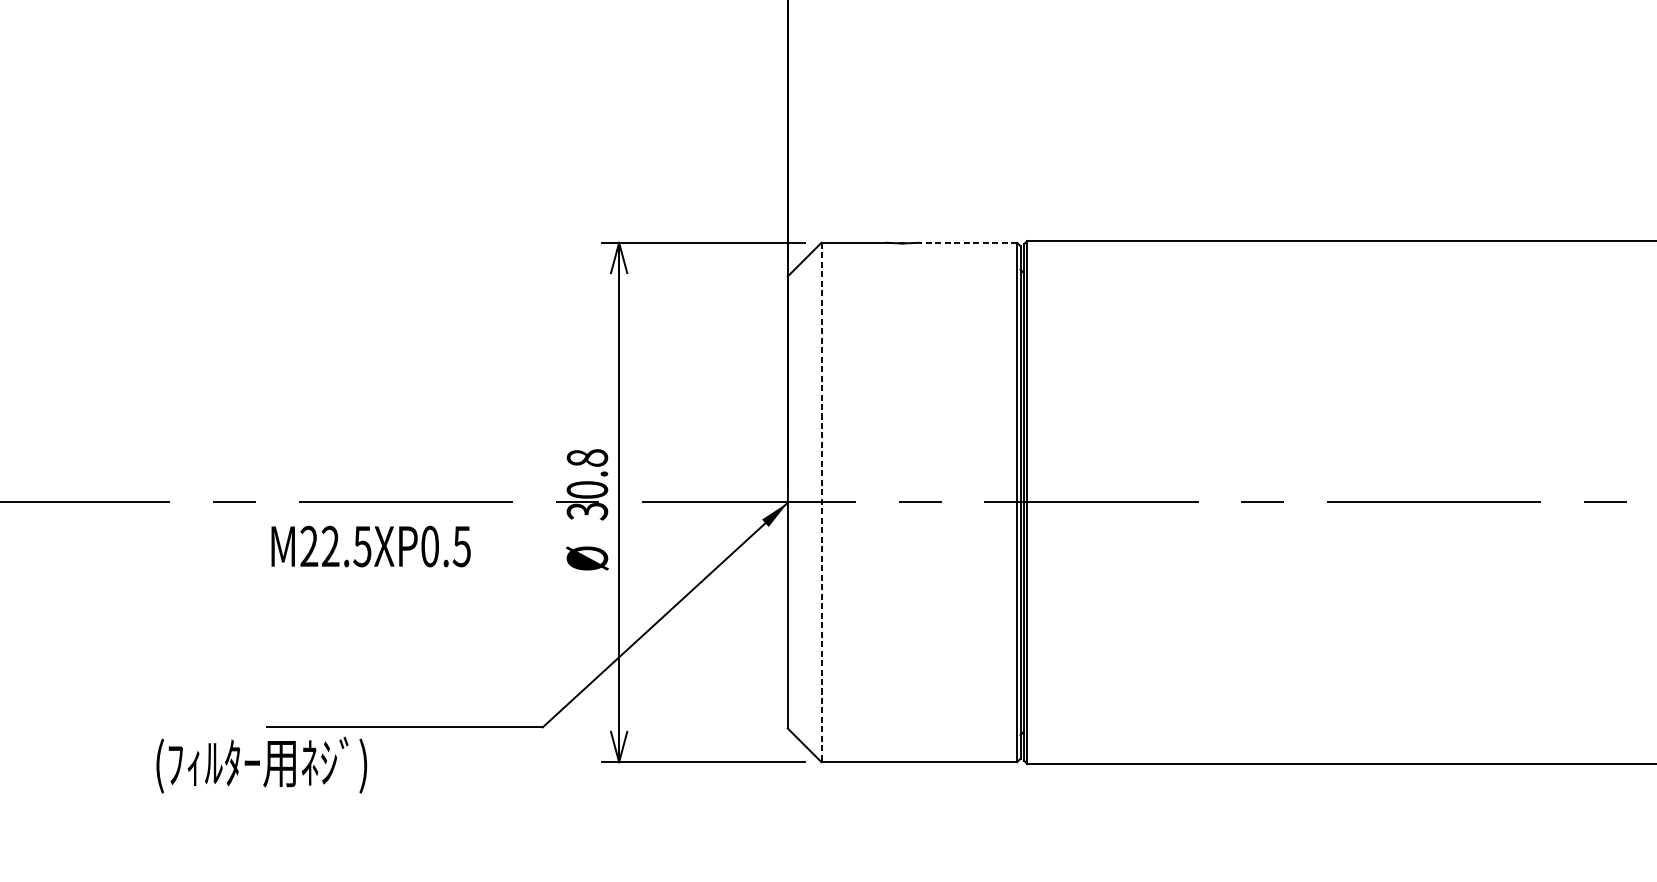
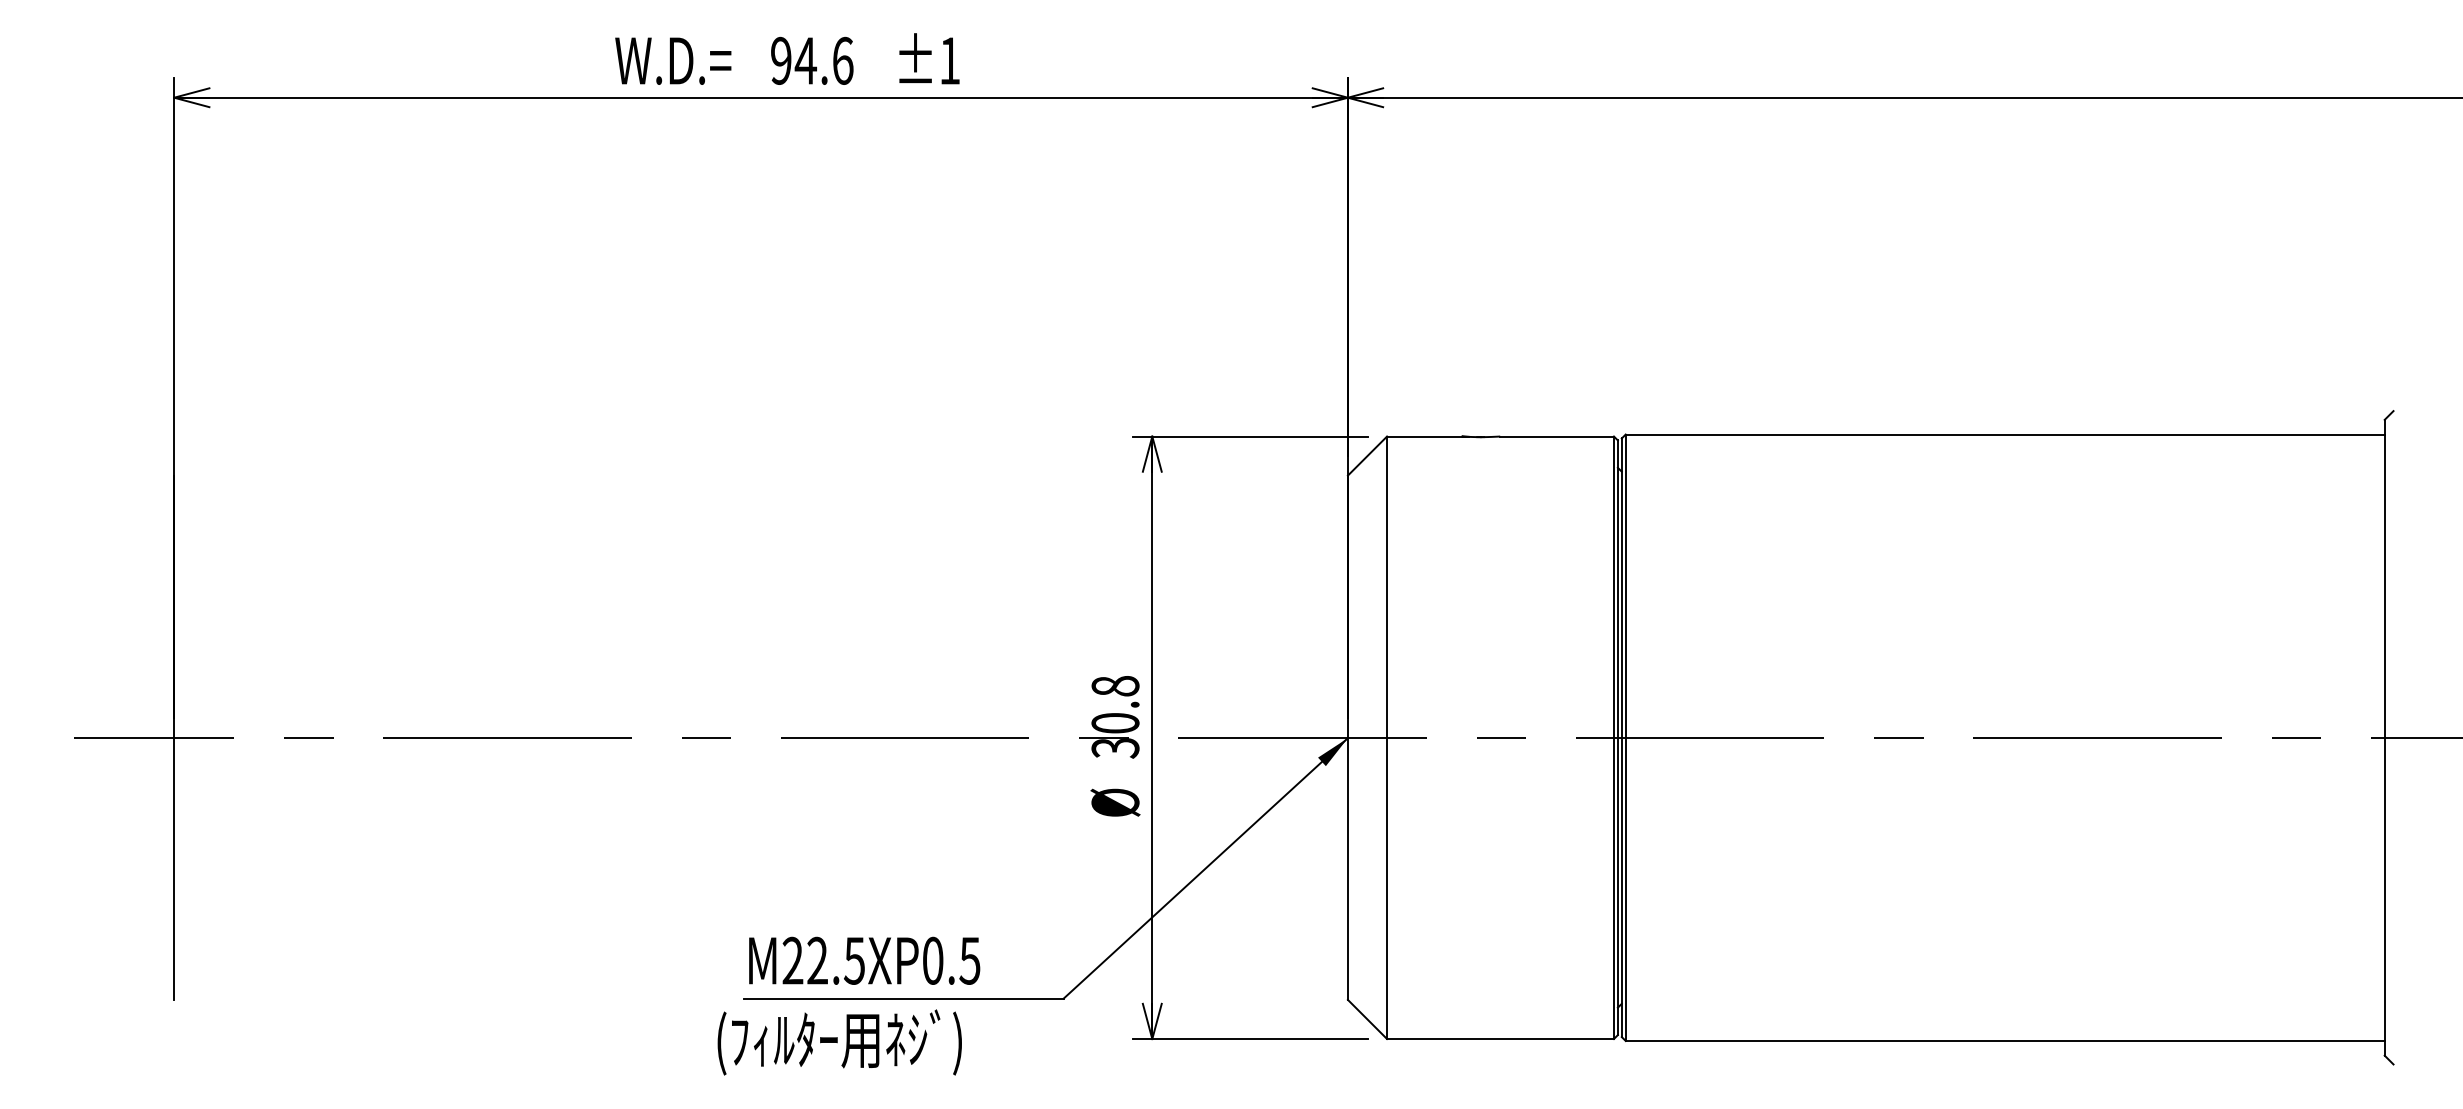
line: (968, 242) -> (1557, 436), dashed -> solid
line: (821, 503) -> (1387, 738), dashed -> solid
text: (371, 546) -> (864, 960), moved
text: (261, 765) -> (839, 1042), moved

